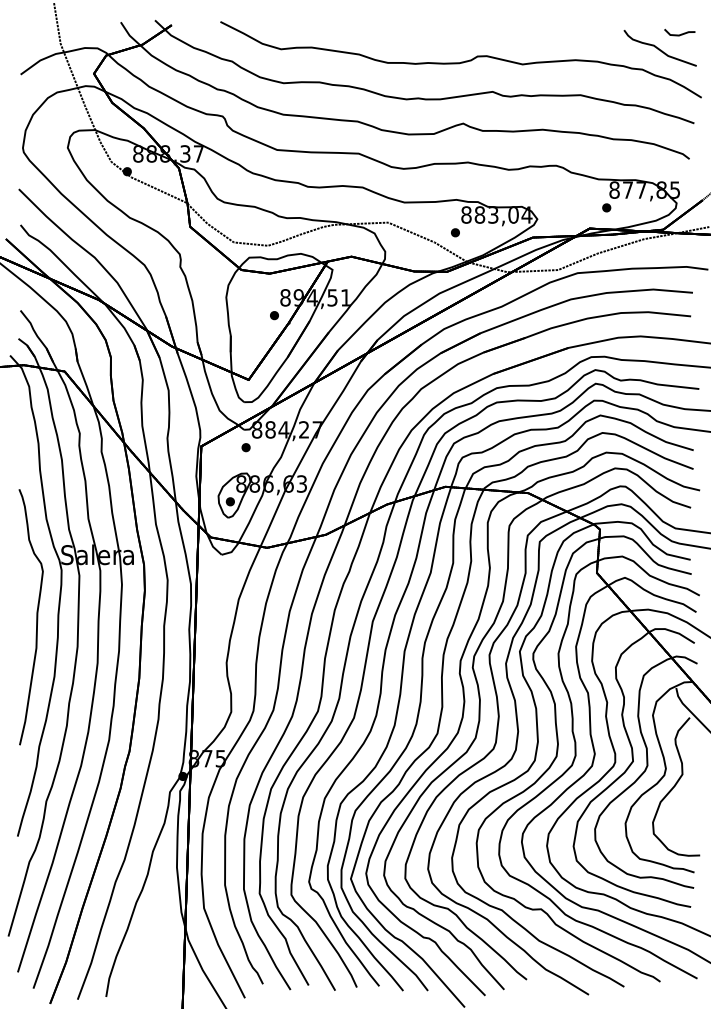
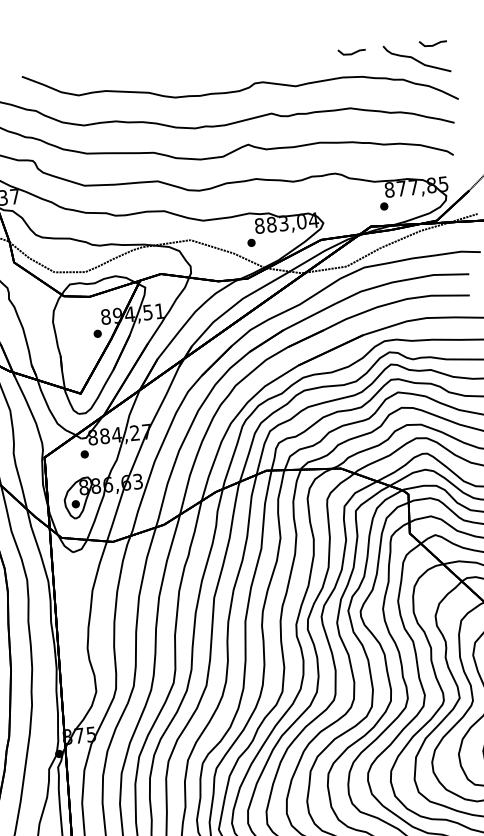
line: (588, 34) -> (351, 53), added

